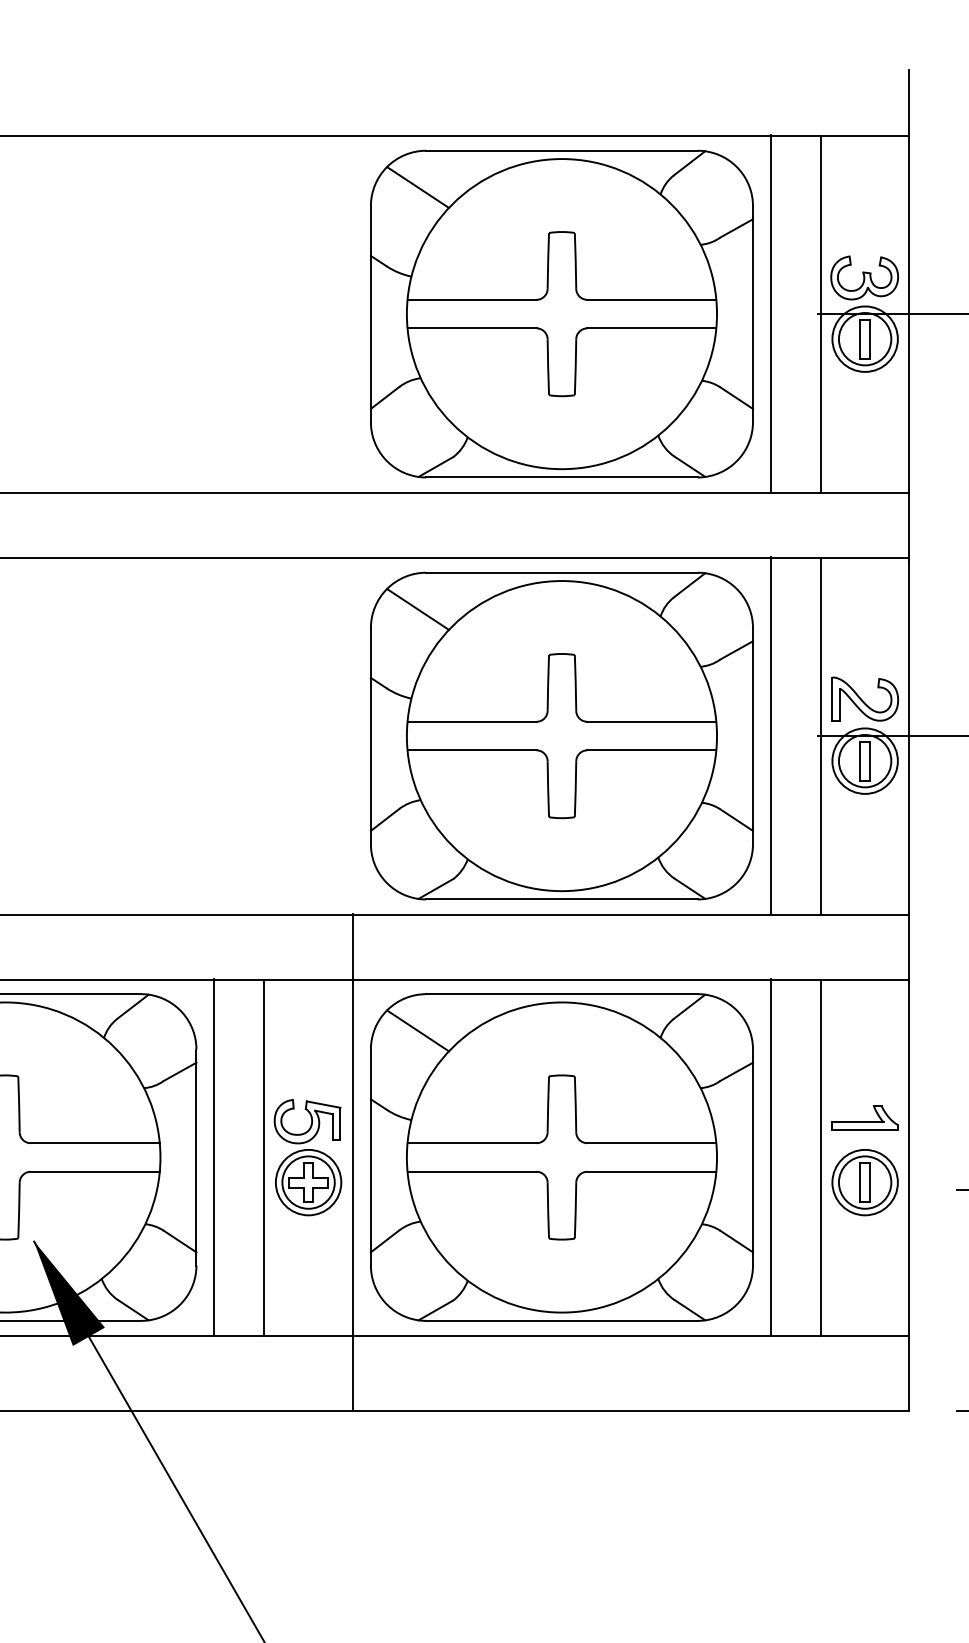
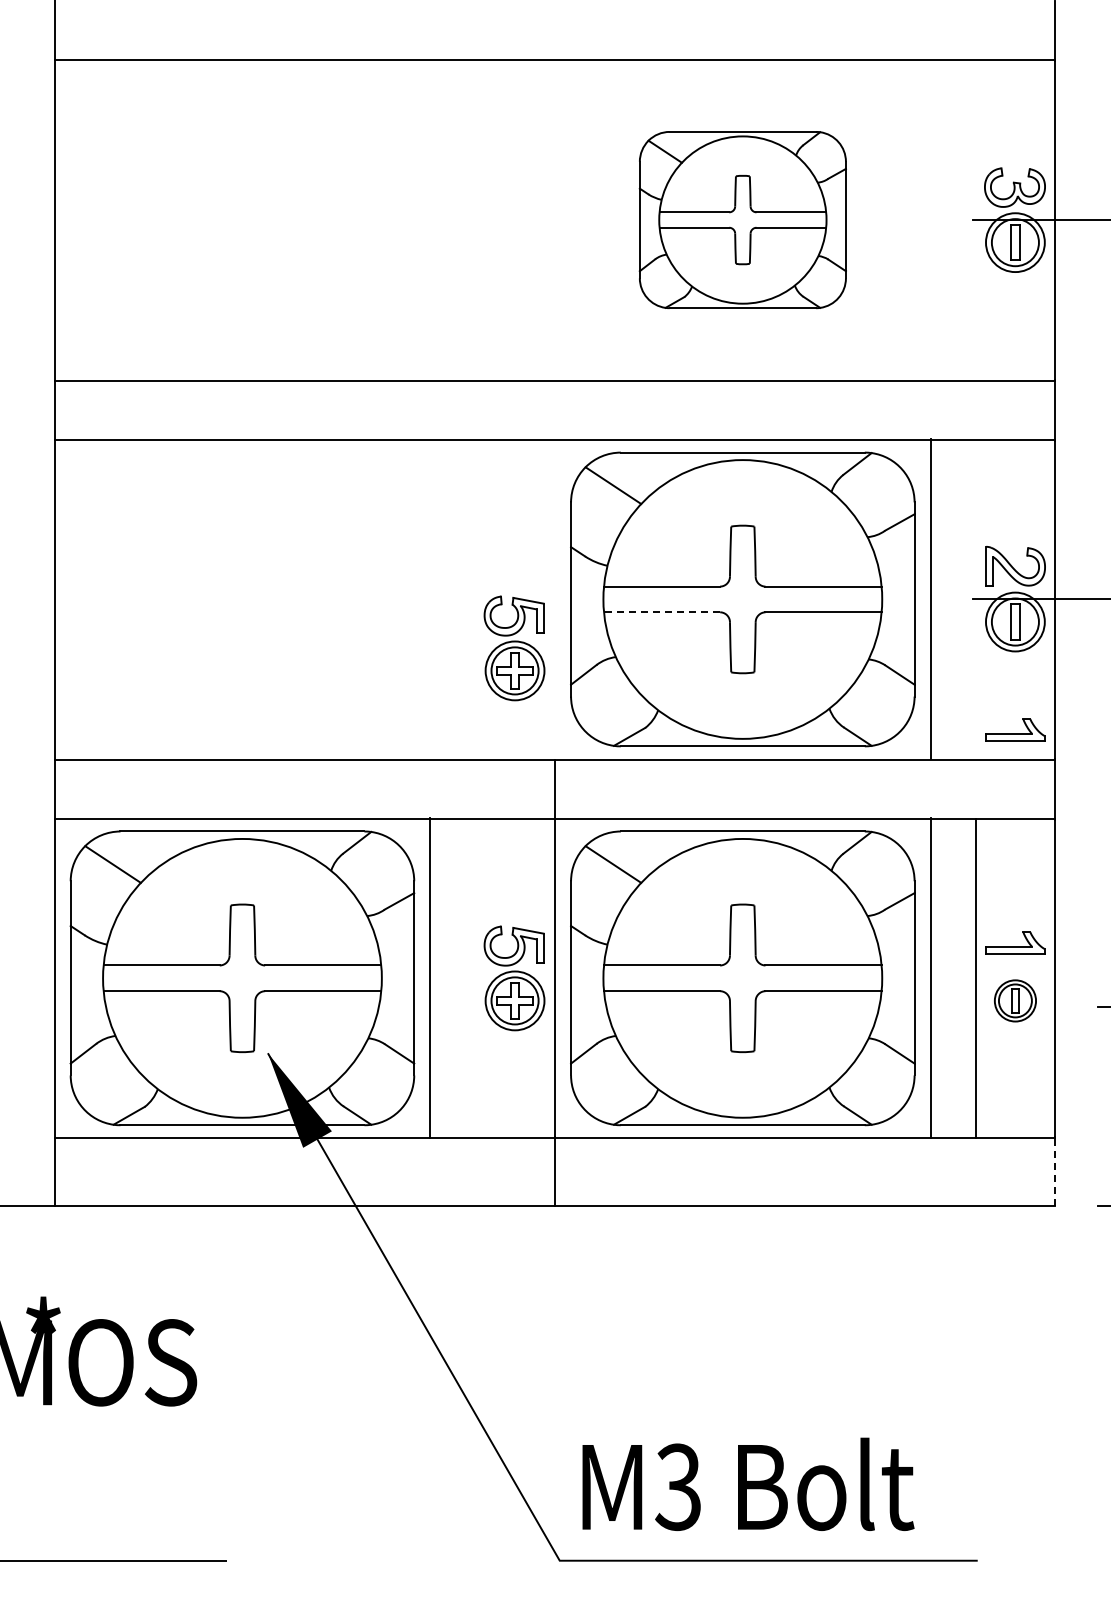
part: (561, 313) -> (742, 219), size x0.6
line: (770, 313) -> (930, 219), removed
line: (820, 314) -> (975, 220), removed
line: (820, 736) -> (975, 599), removed
line: (471, 750) -> (661, 612), solid -> dashed
part: (307, 790) -> (514, 648), added
part: (865, 880) -> (1015, 729), added
line: (264, 1157) -> (475, 978), removed
part: (865, 1182) -> (1015, 1000), size x0.7
line: (909, 1372) -> (1055, 1171), solid -> dashed

